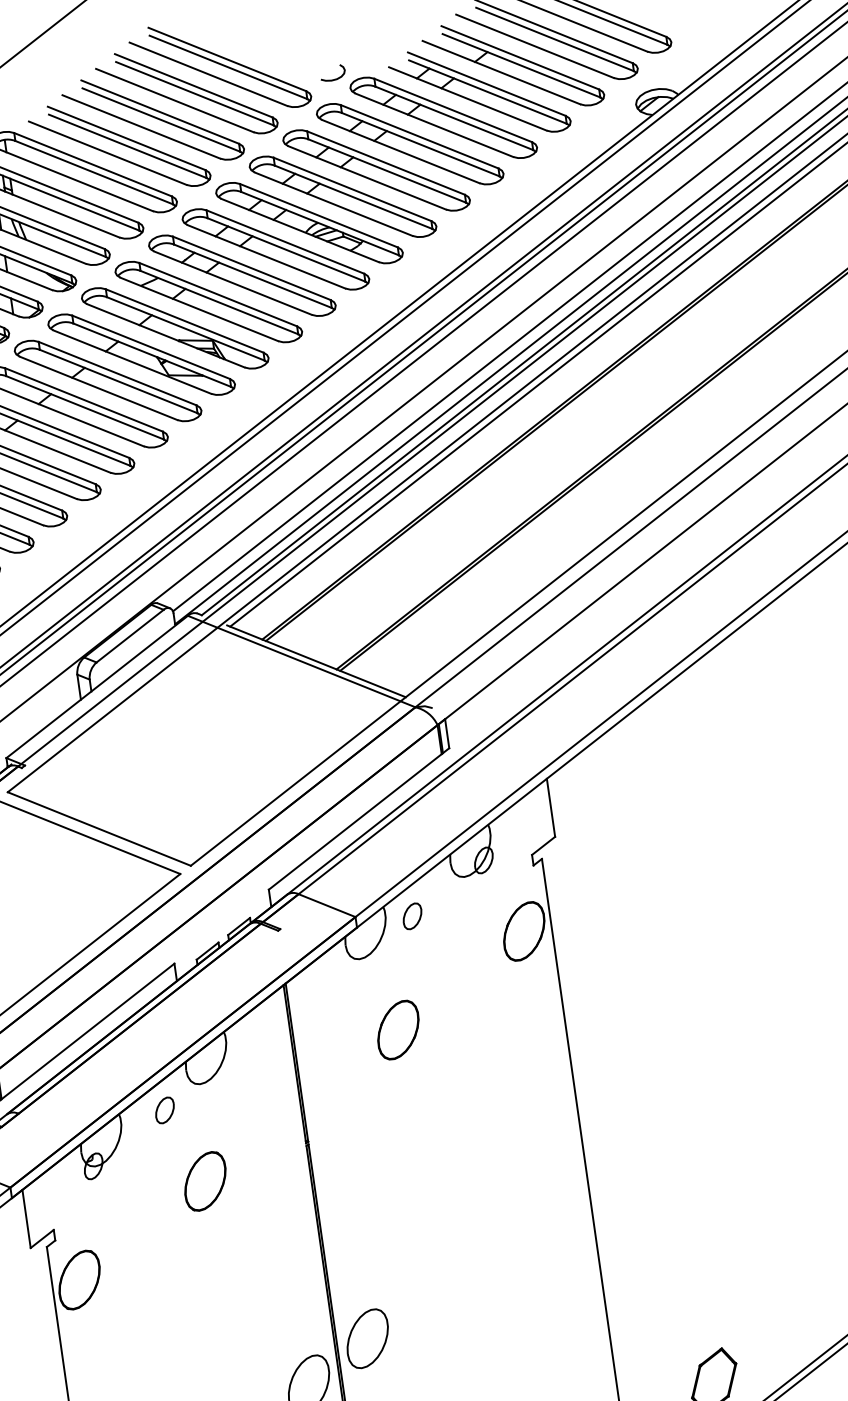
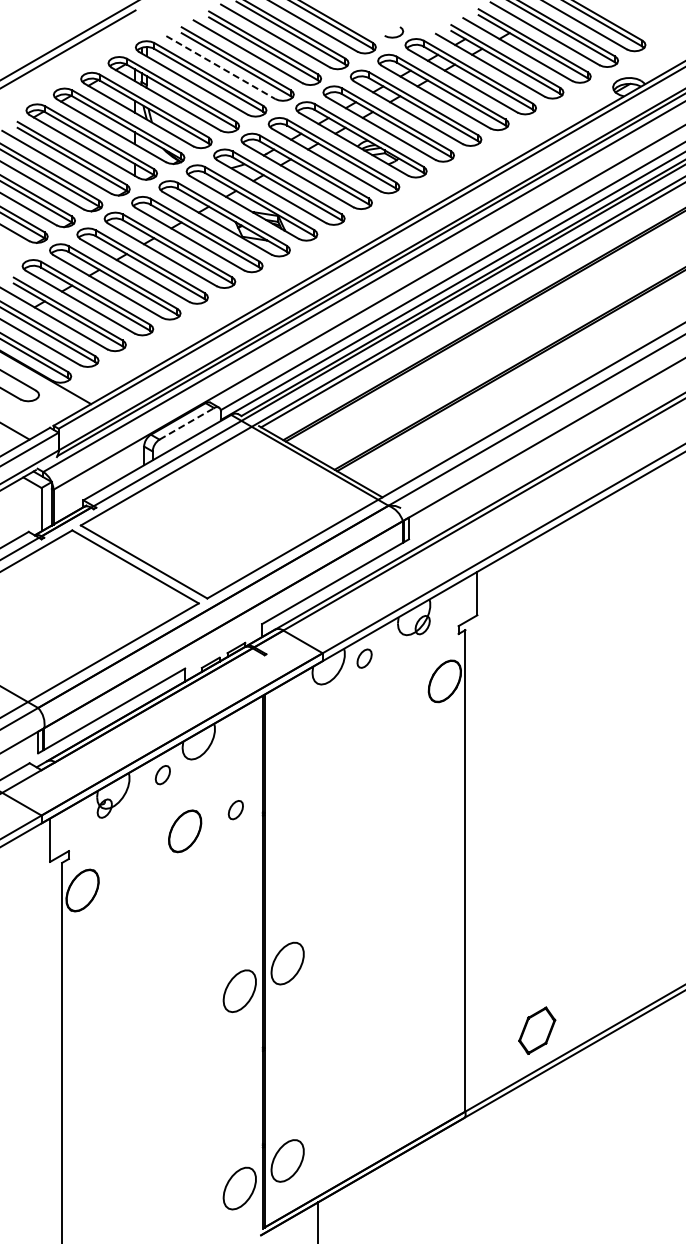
line: (107, 153) -> (220, 67), solid -> dashed
line: (129, 635) -> (186, 423), solid -> dashed
part: (398, 1029) -> (342, 740), removed
part: (268, 1143) -> (235, 810), added

